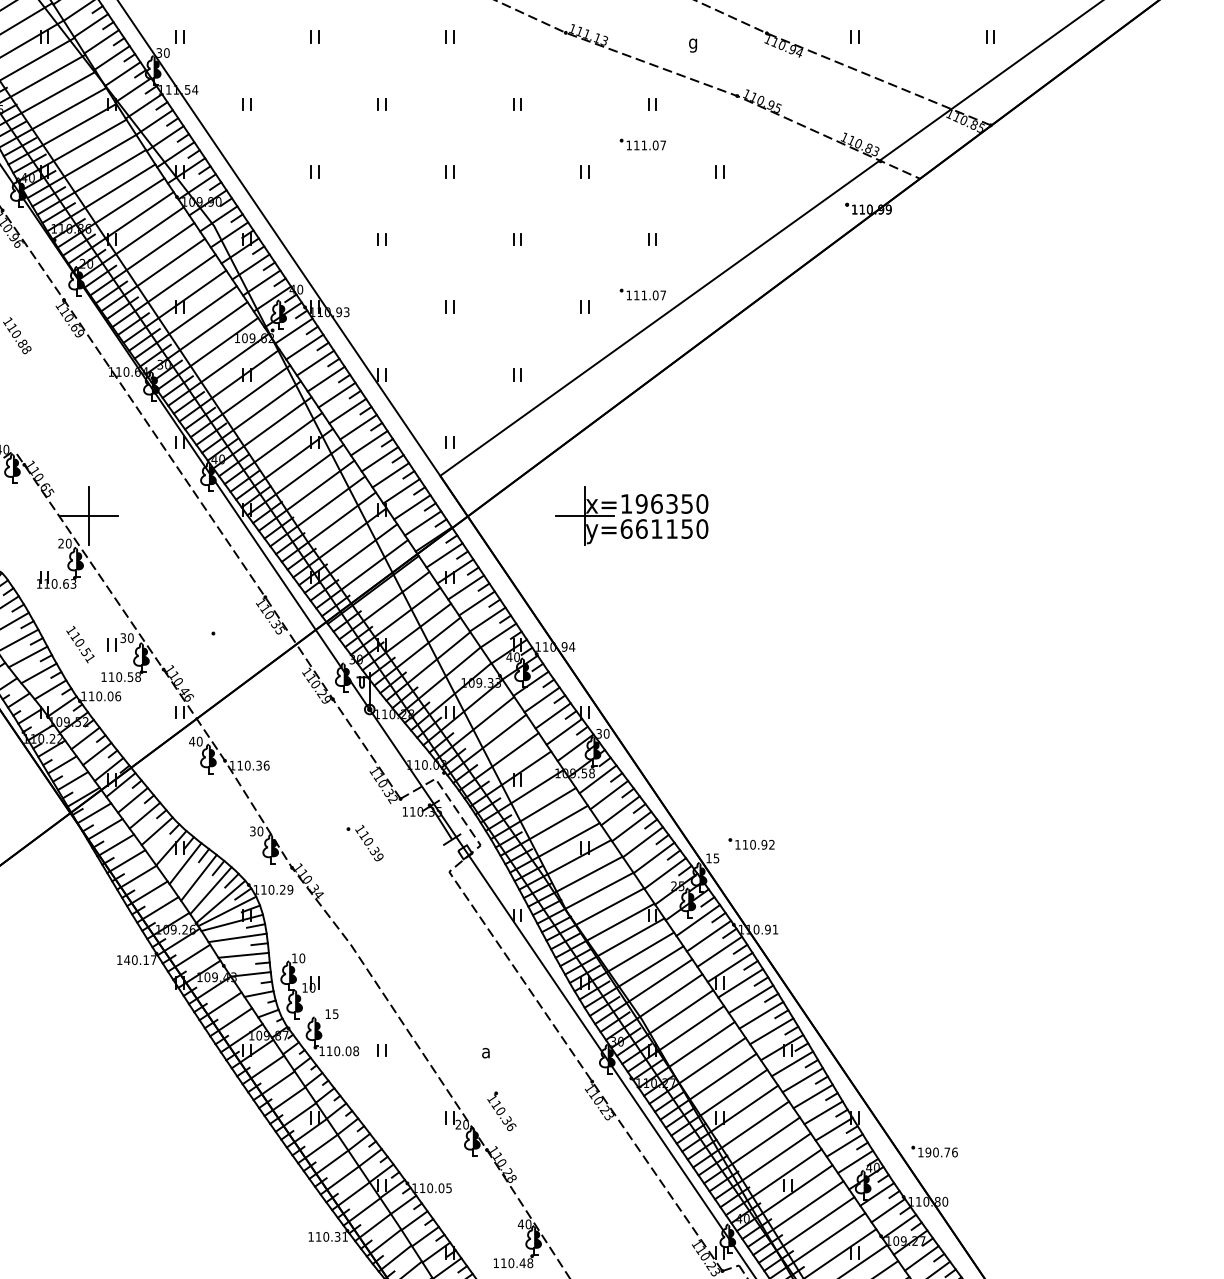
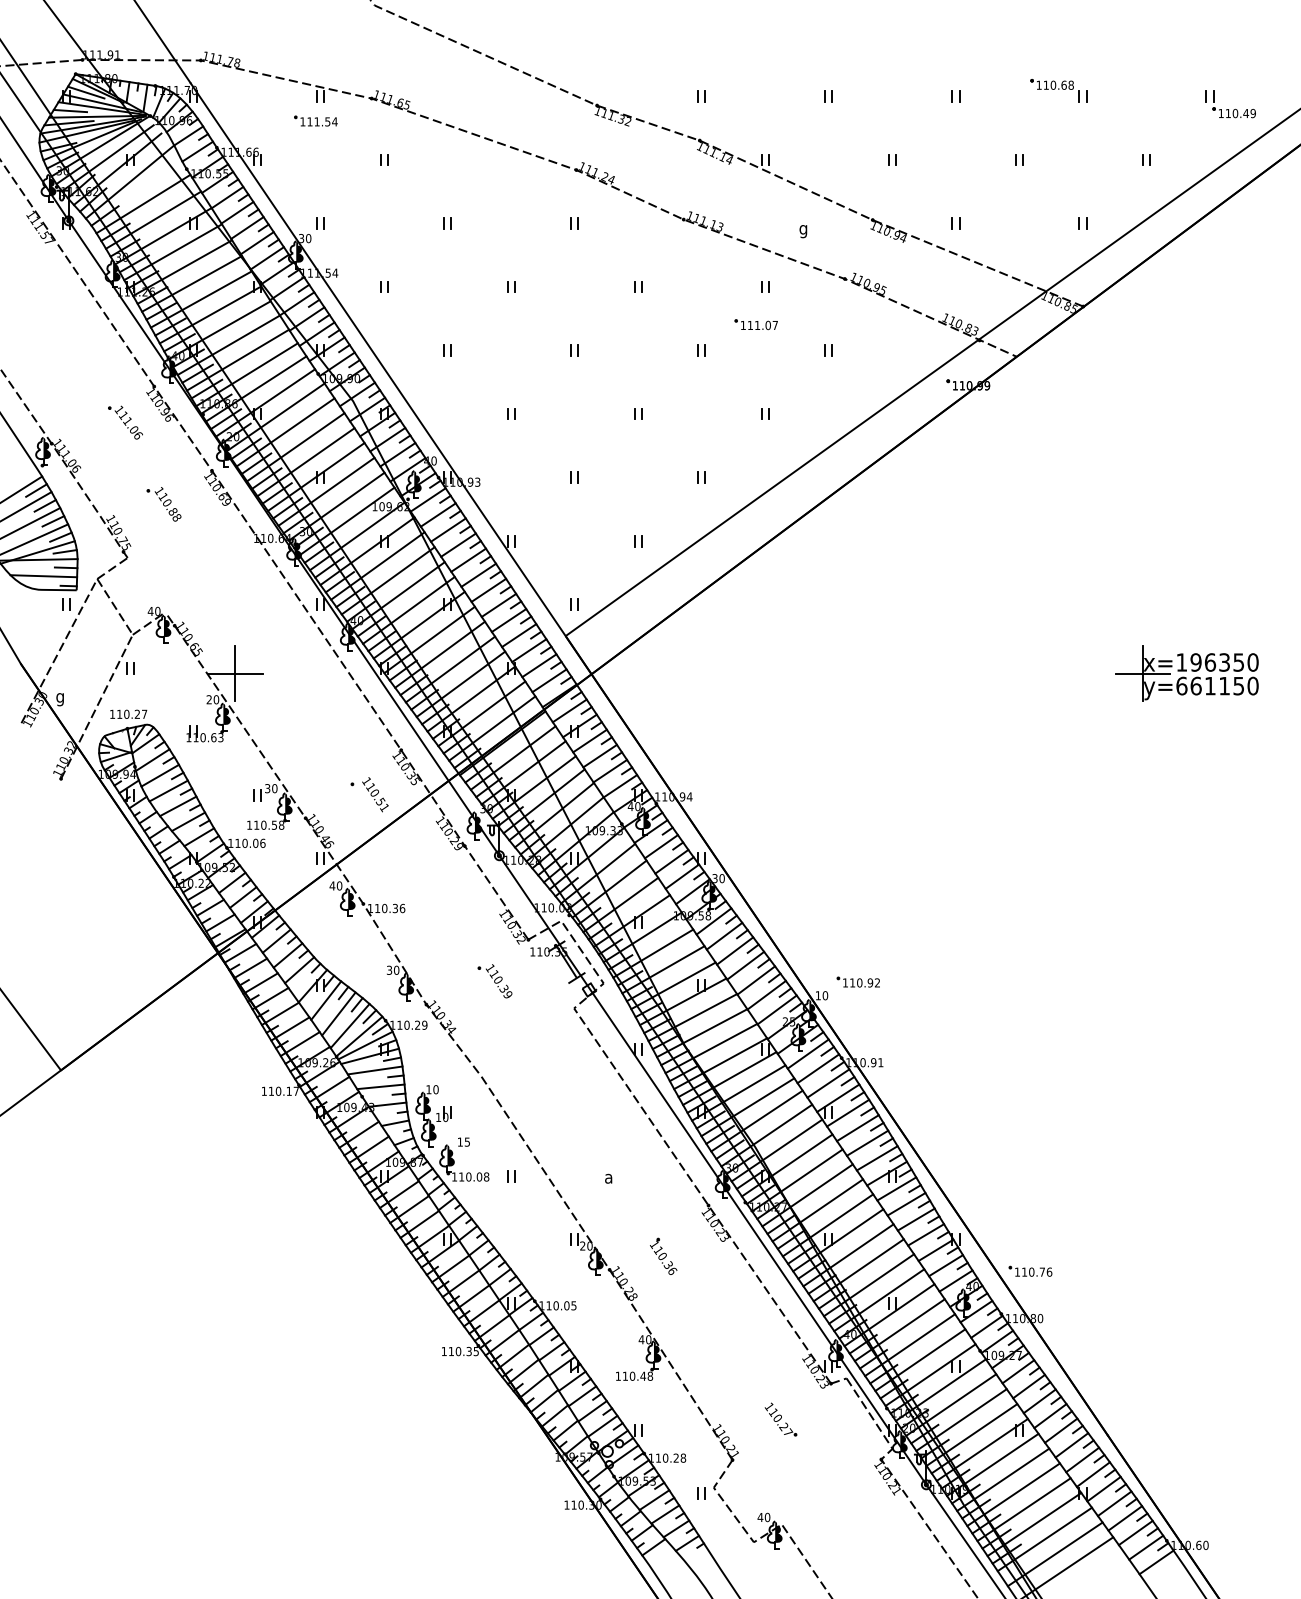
part: (642, 294) -> (755, 465), removed
part: (631, 515) -> (1186, 673), moved
text: (80, 644) -> (375, 794), moved
text: (716, 858) -> (825, 995), 15 -> 10
text: (127, 959) -> (271, 1090), 140.17 -> 110.17
part: (501, 1110) -> (663, 1255), moved
text: (928, 1151) -> (1024, 1271), 190.76 -> 110.76
text: (344, 1236) -> (475, 1351), 110.31 -> 110.35

